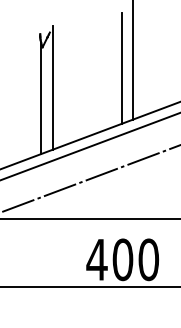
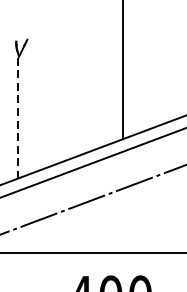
line: (121, 68) -> (109, 80), removed
line: (52, 87) -> (30, 102), removed
line: (41, 98) -> (17, 115), solid -> dashed

